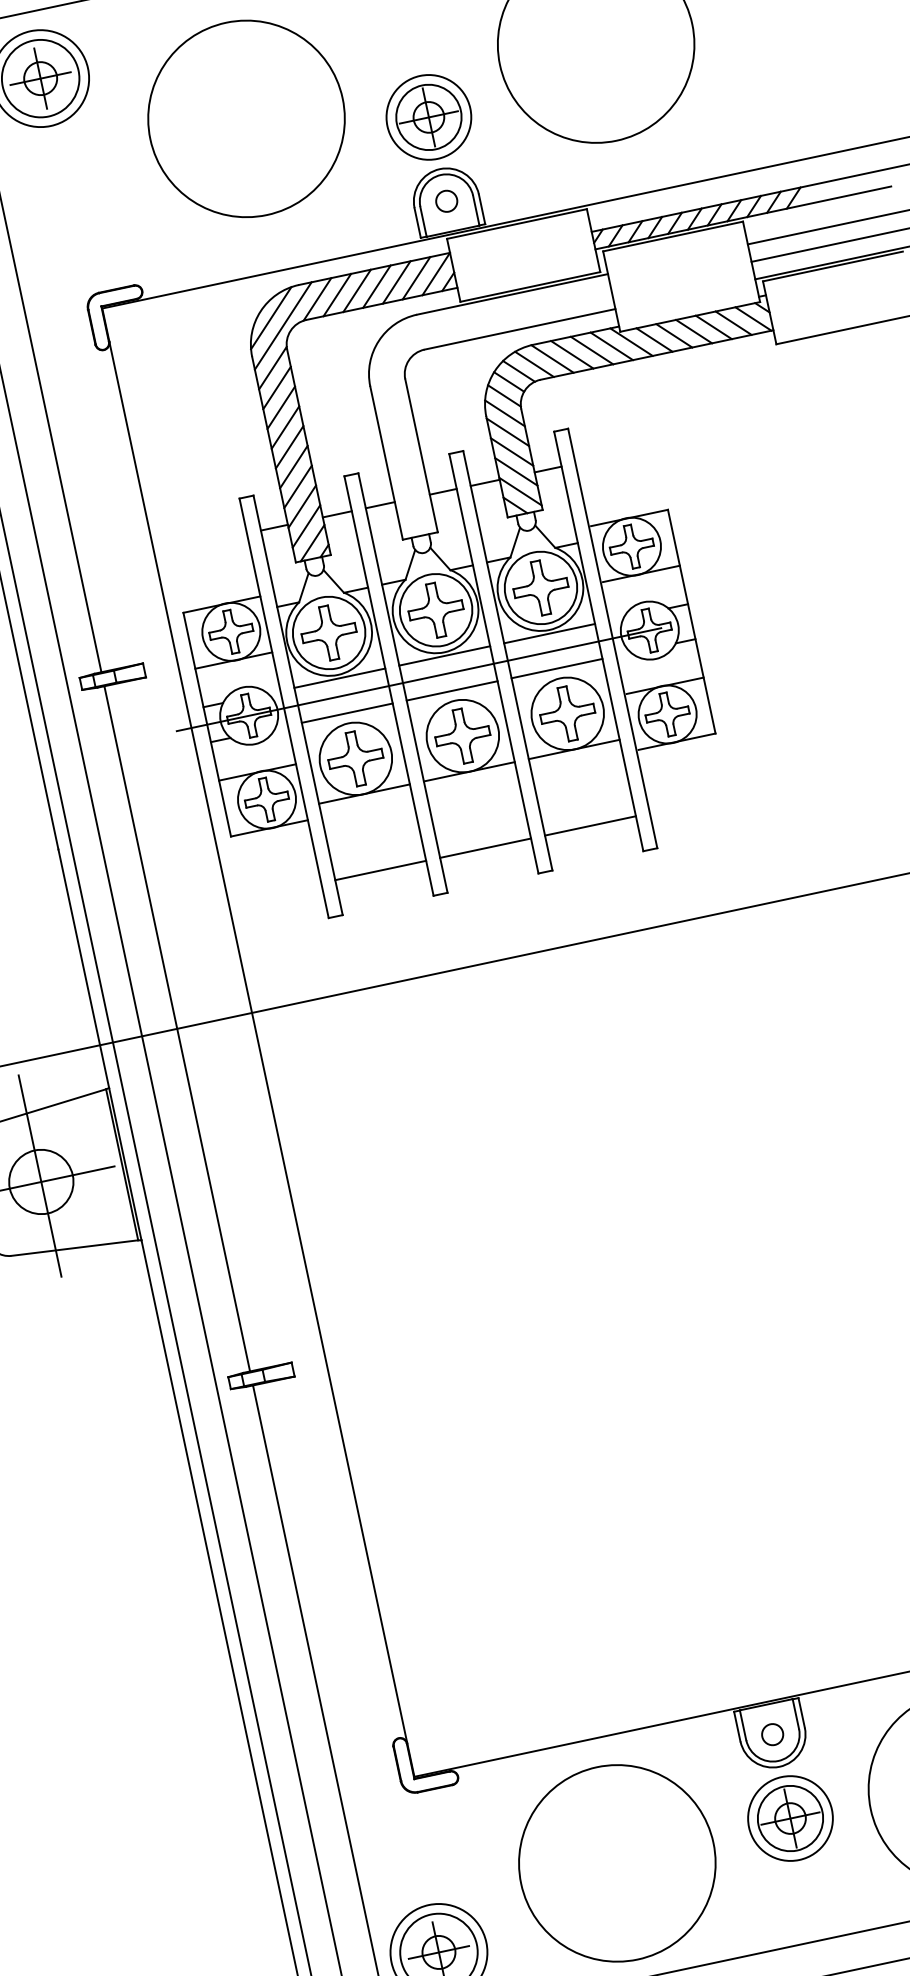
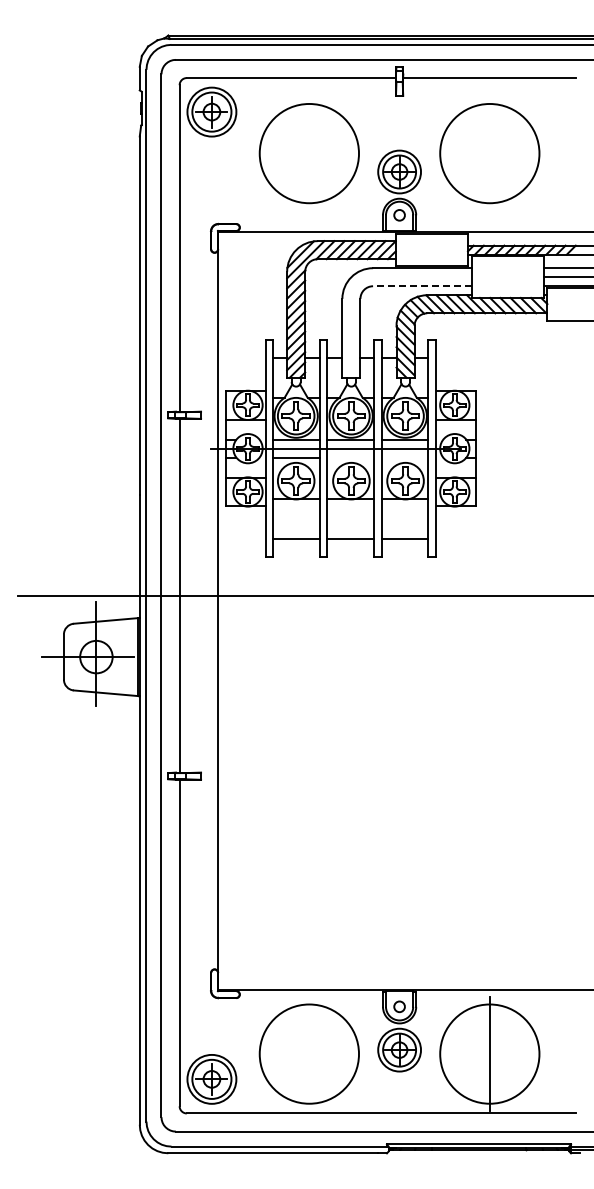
line: (518, 330) -> (421, 286), solid -> dashed
line: (555, 668) -> (404, 457), removed
line: (451, 690) -> (350, 457), removed

